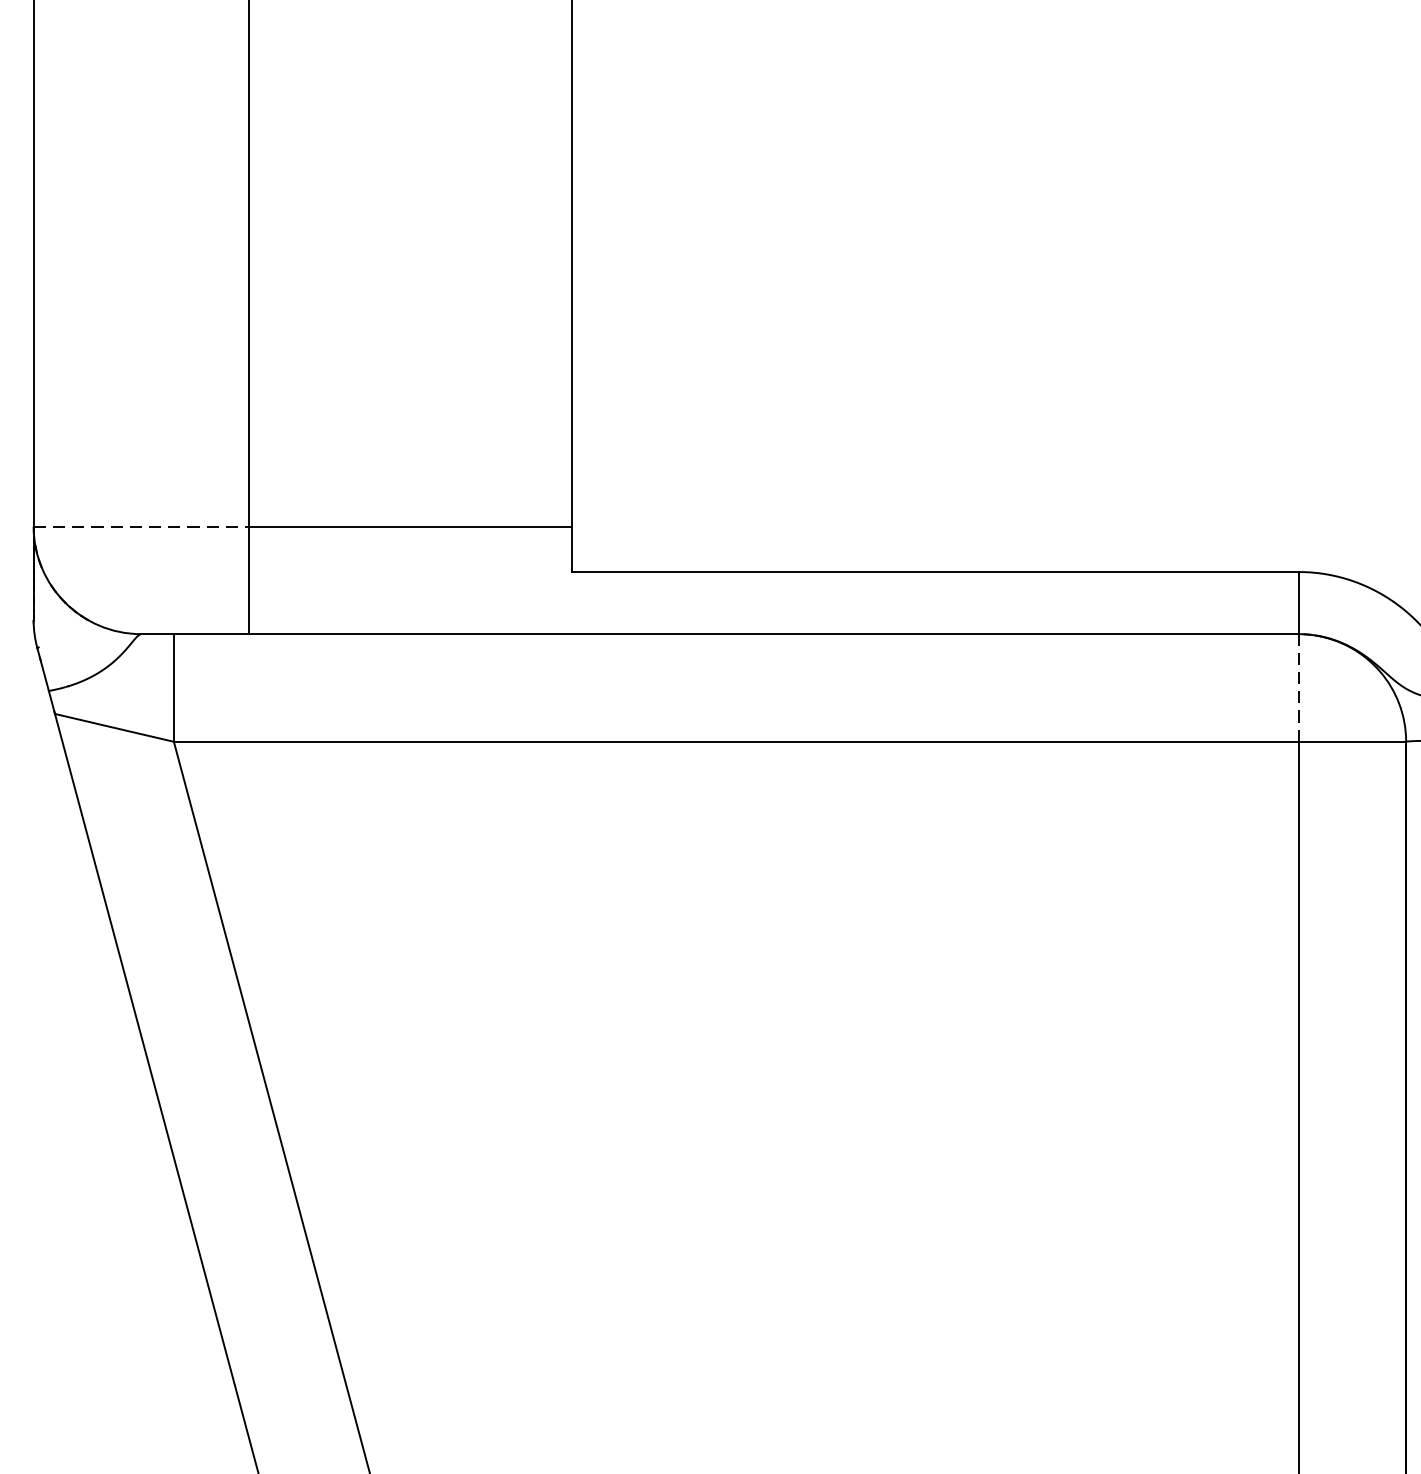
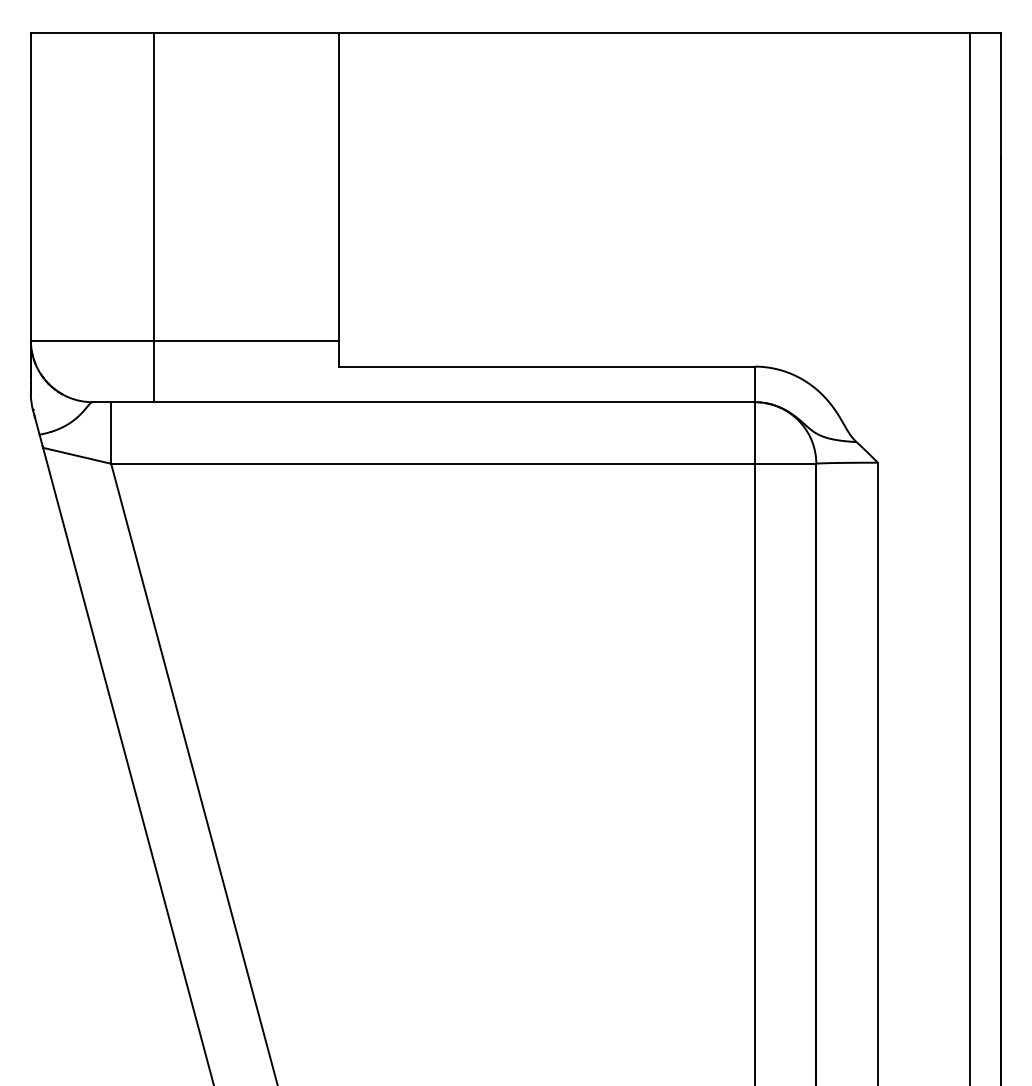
line: (141, 526) -> (92, 340), dashed -> solid
line: (1298, 687) -> (754, 432), dashed -> solid

